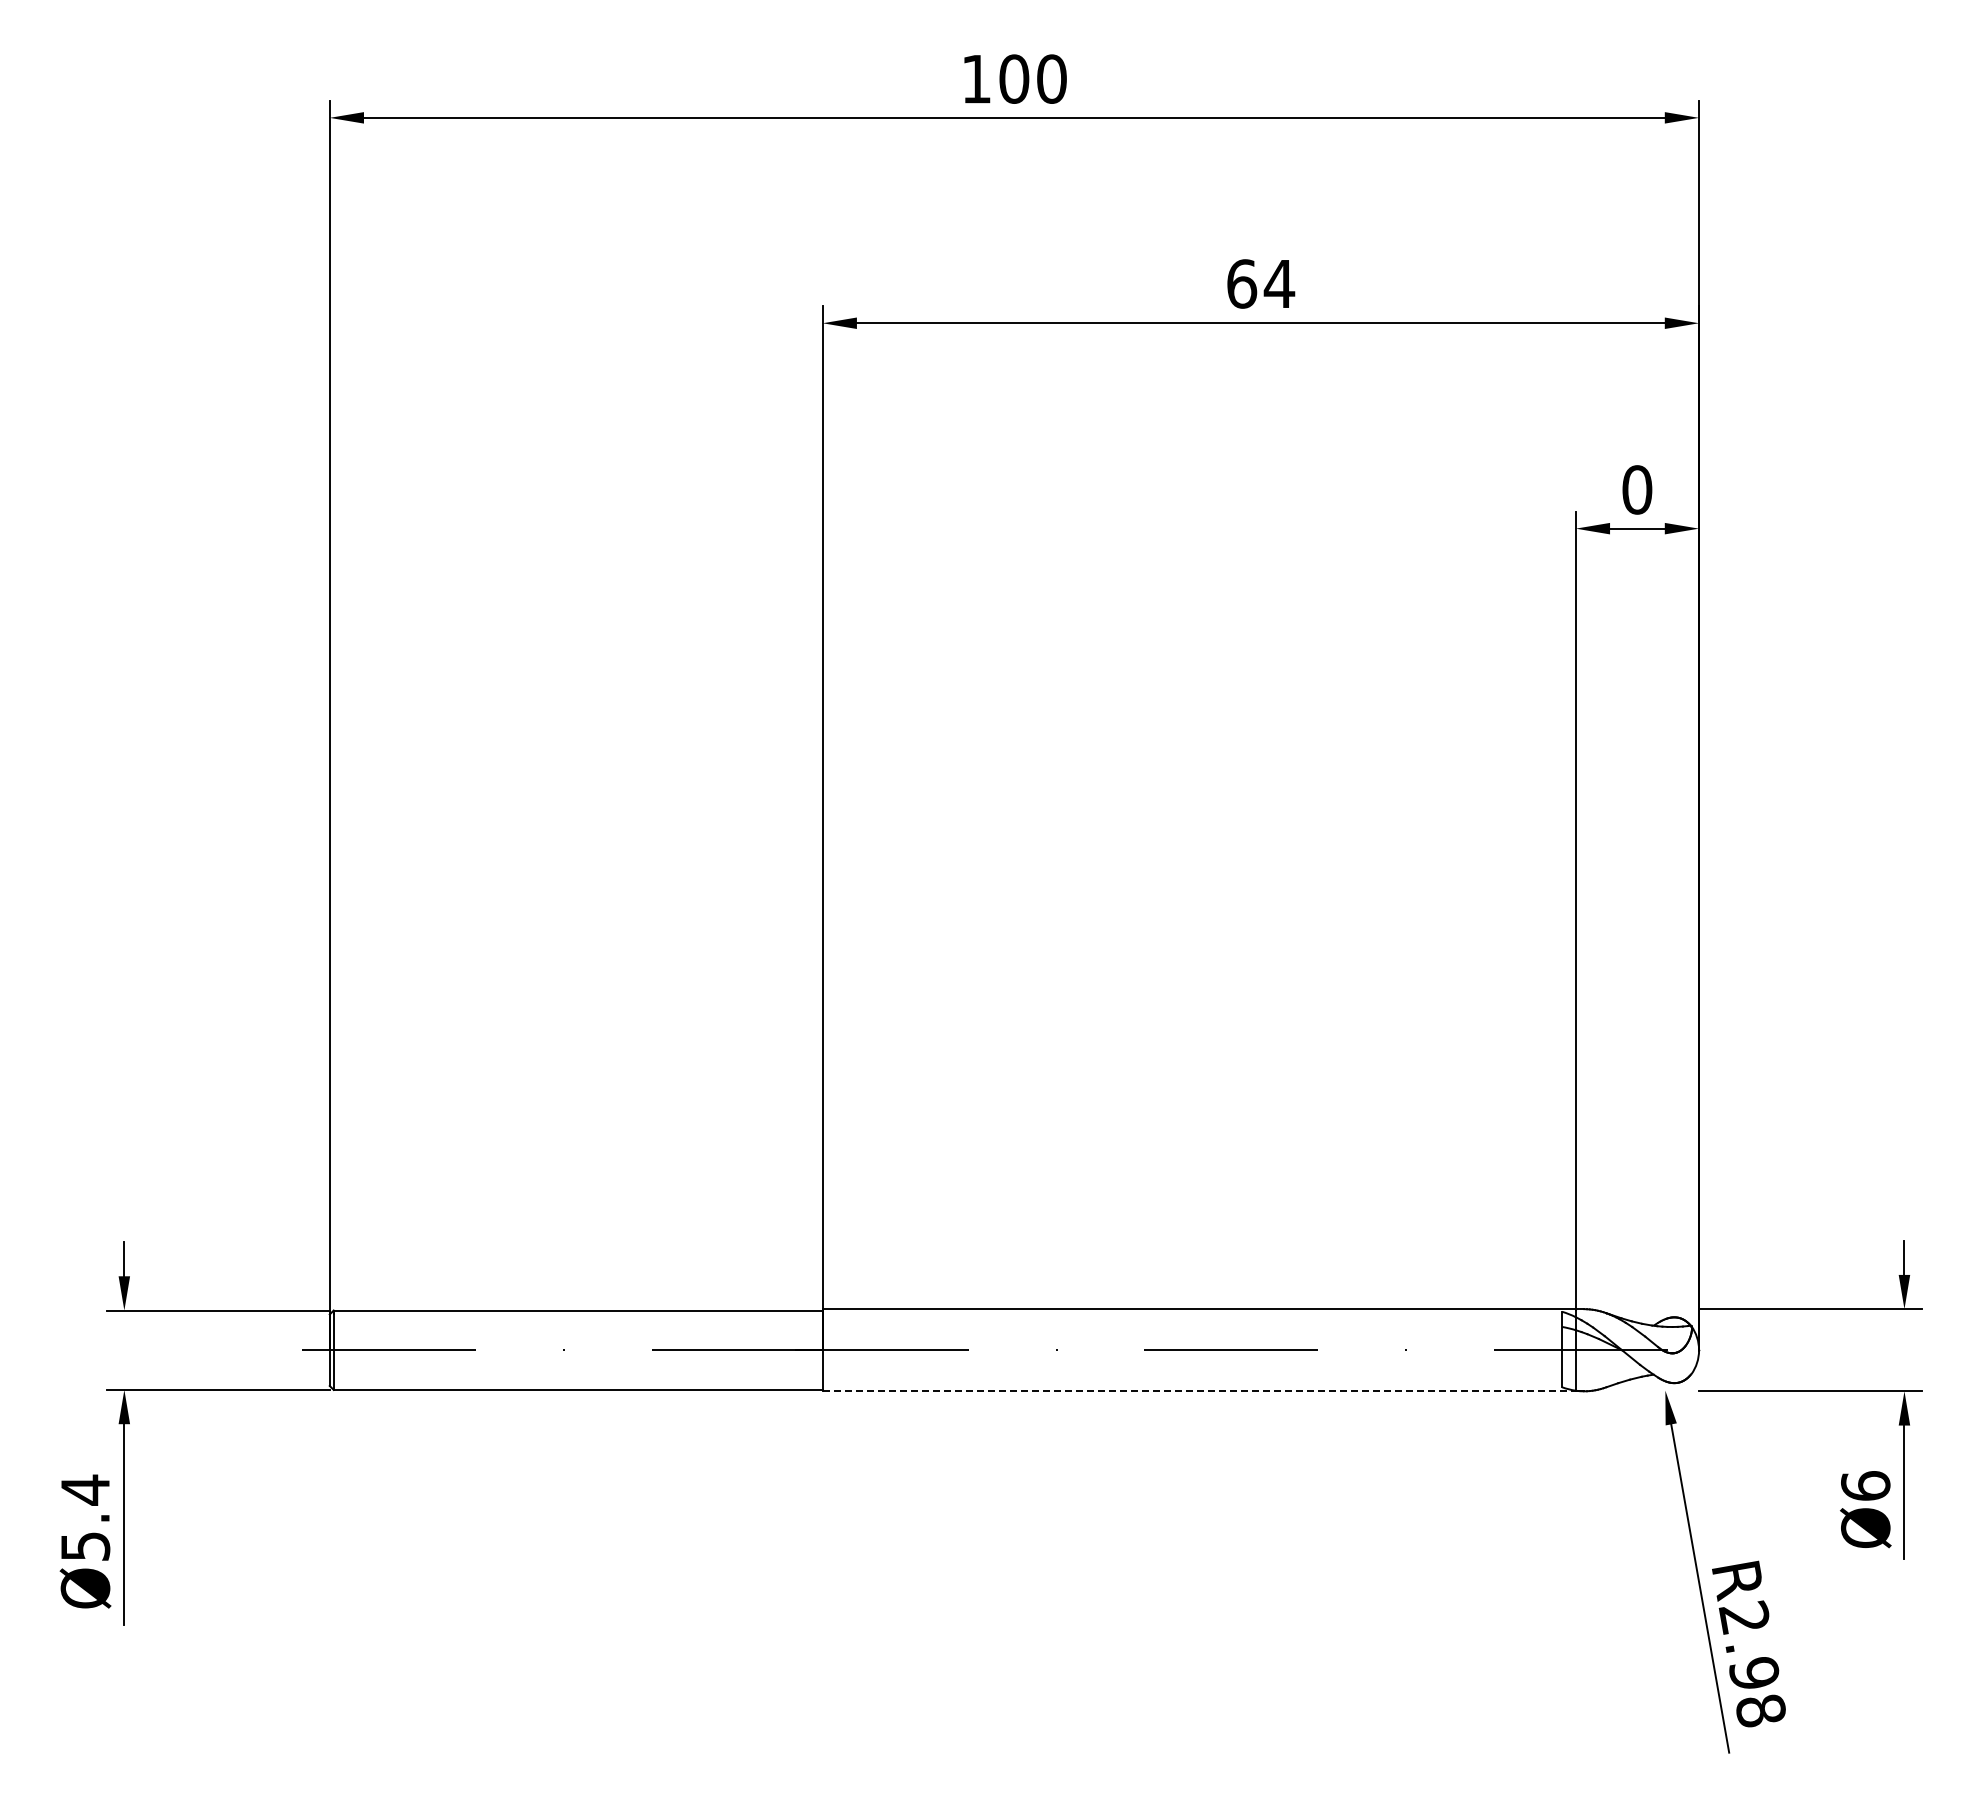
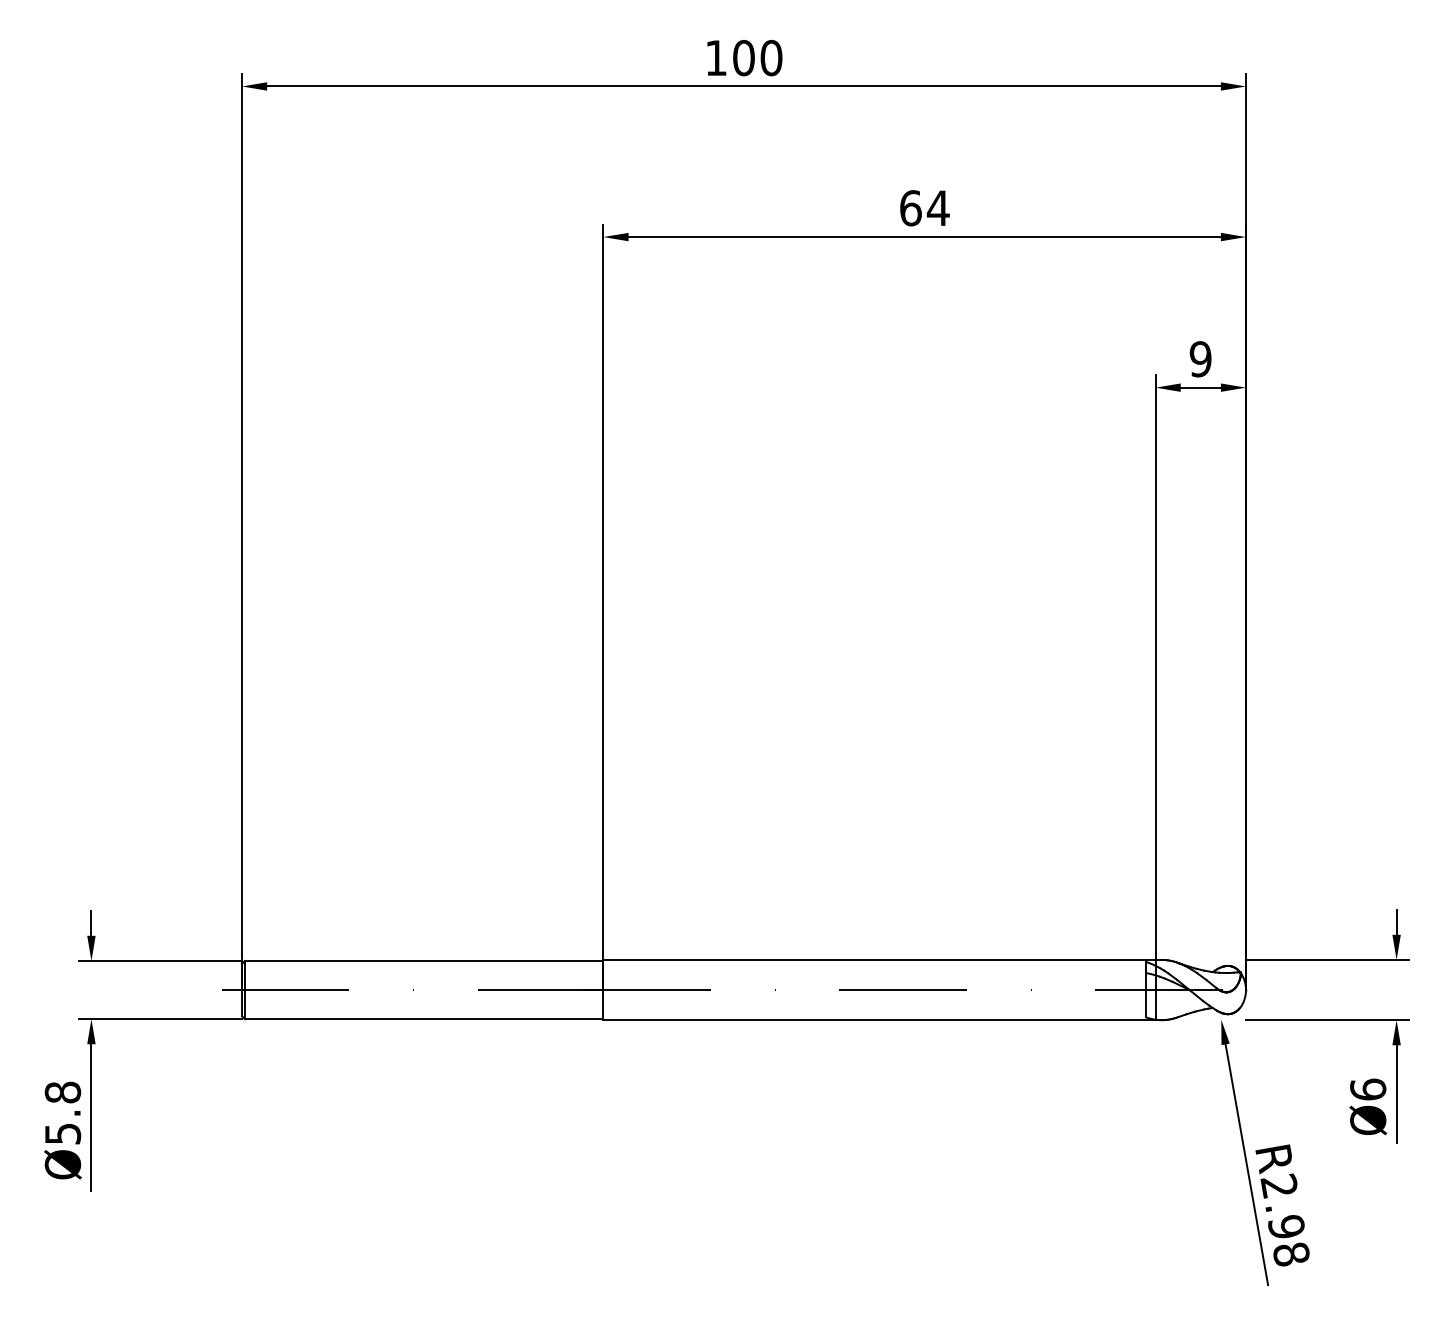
text: (1637, 489) -> (1200, 358), 0 -> 9
line: (1199, 1391) -> (879, 1020), dashed -> solid
text: (85, 1489) -> (62, 1092), Ø5.4 -> Ø5.8

